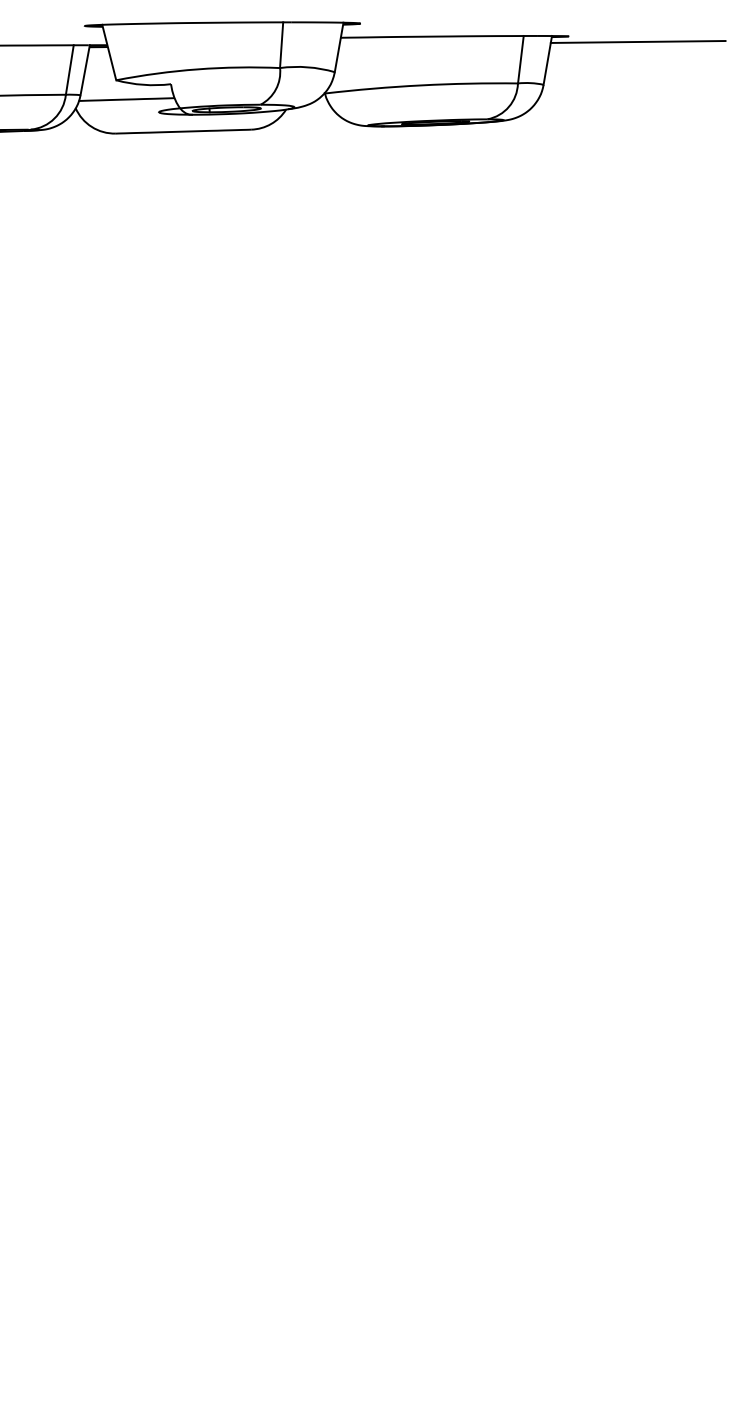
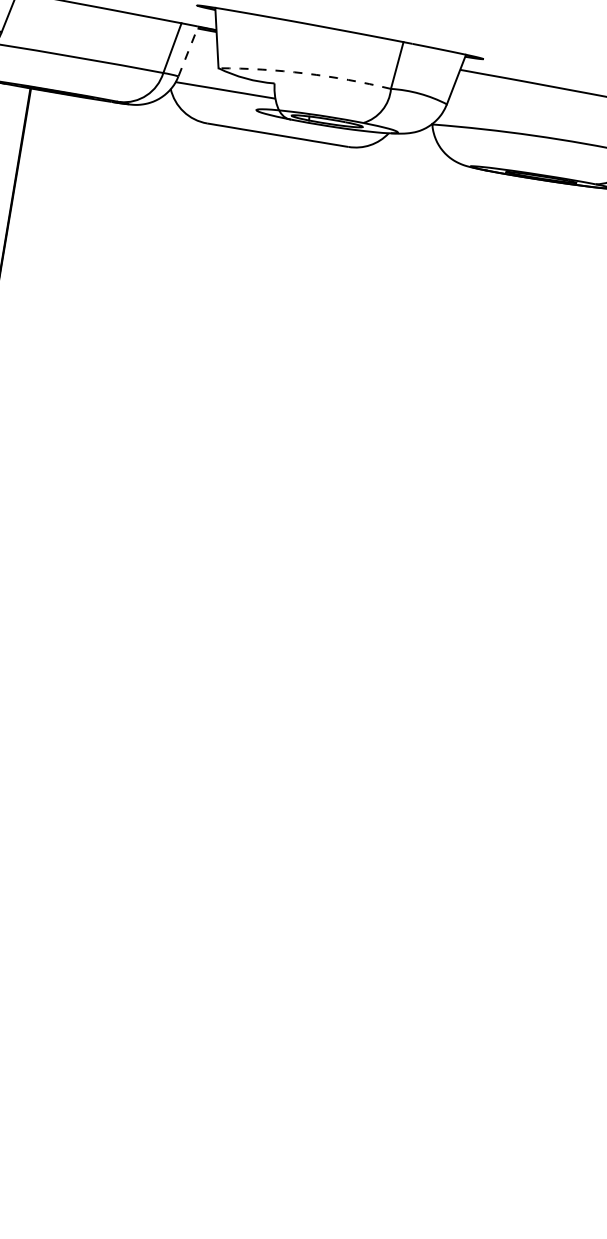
line: (85, 69) -> (188, 50), solid -> dashed
arc: (197, 69) -> (305, 73), solid -> dashed

